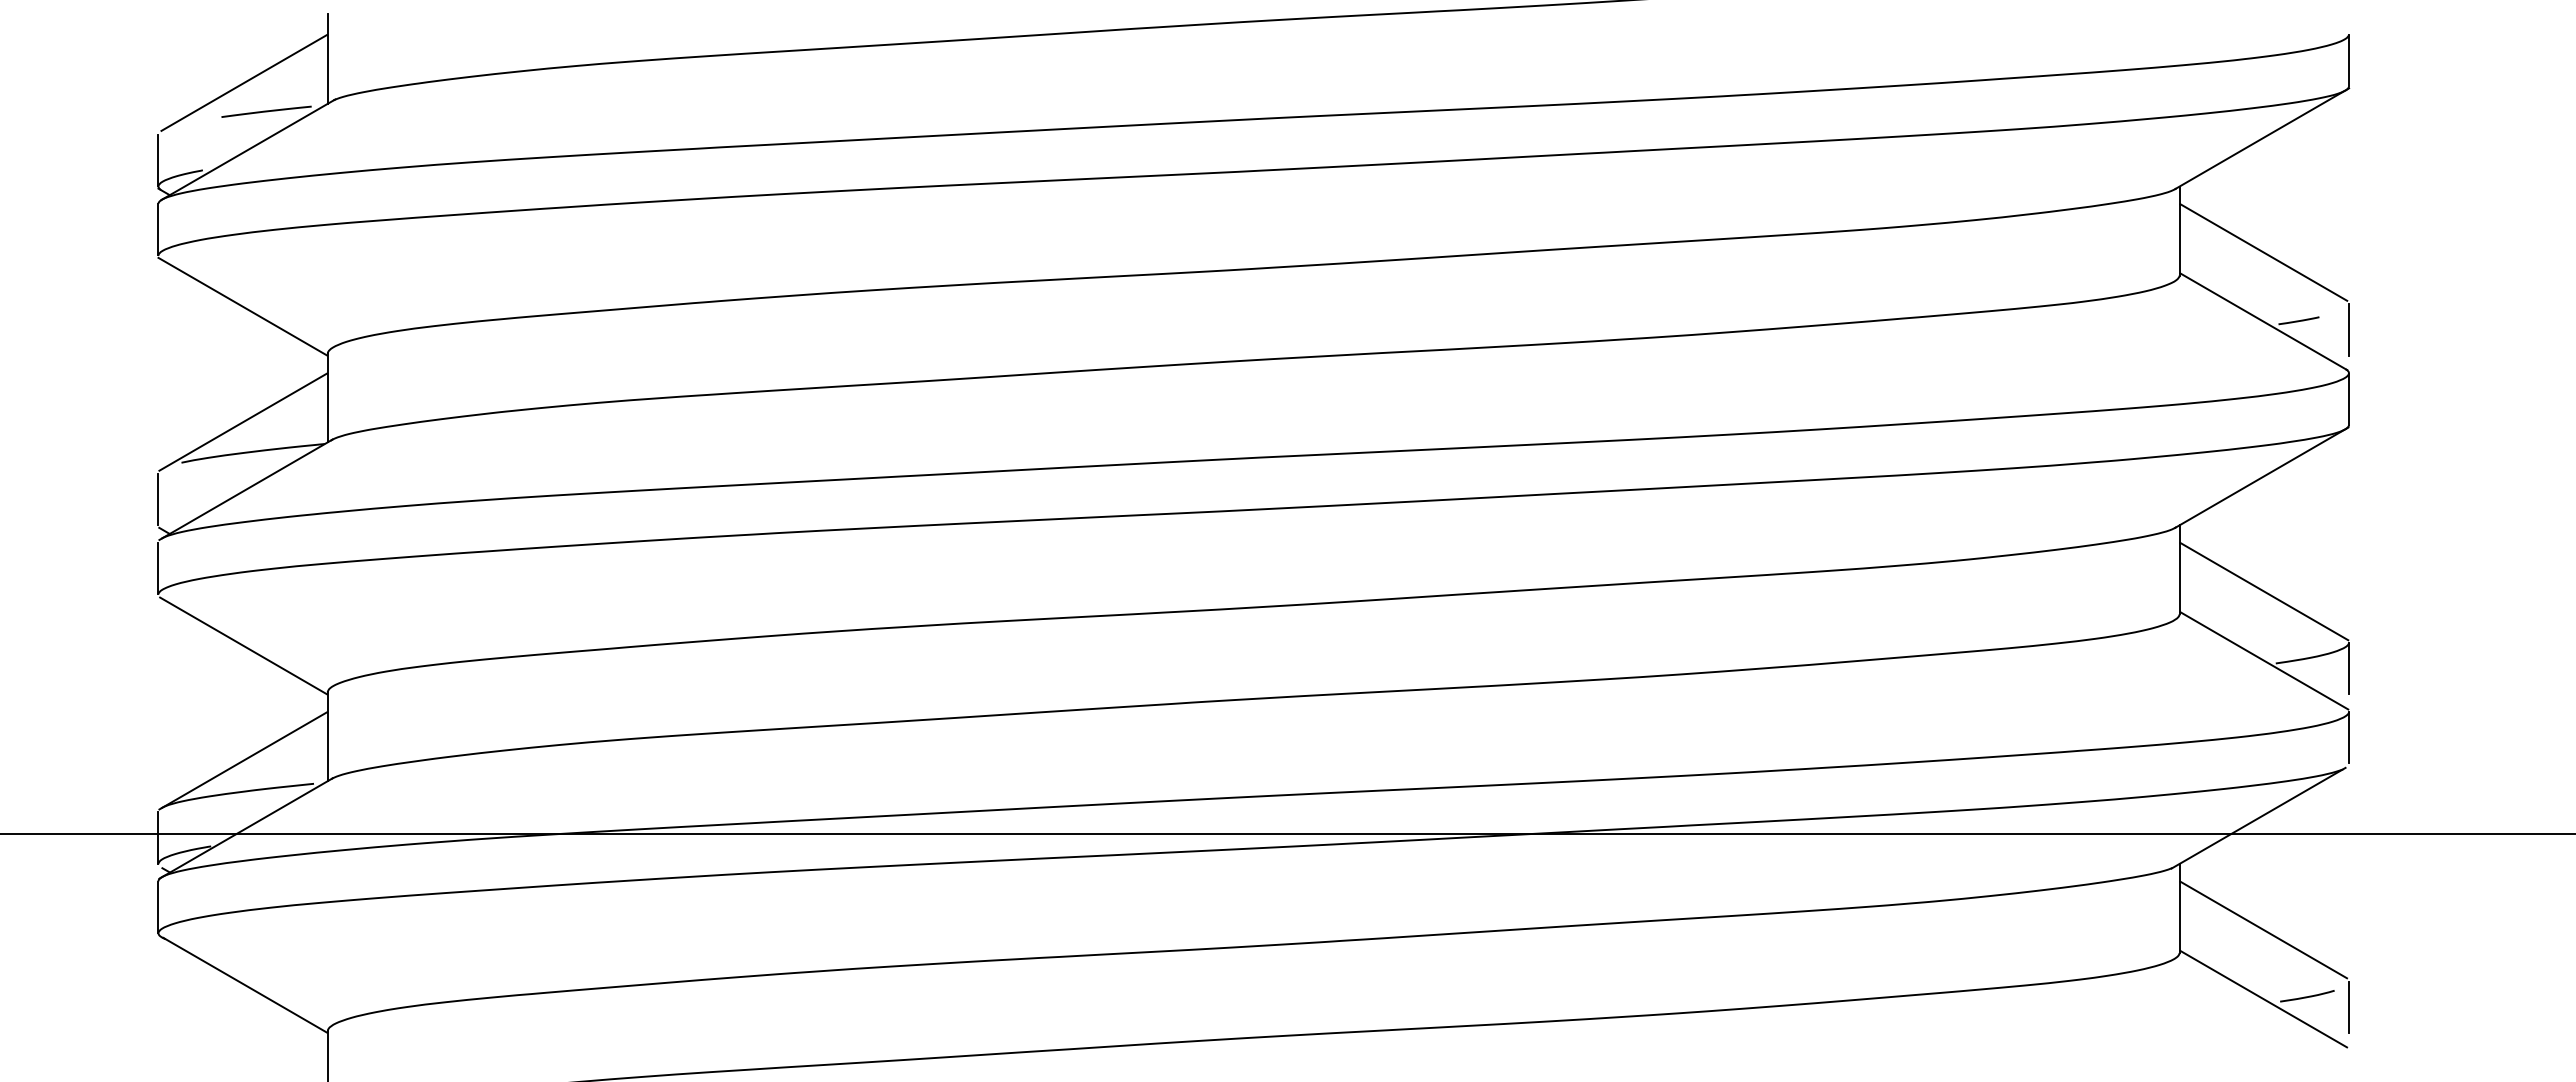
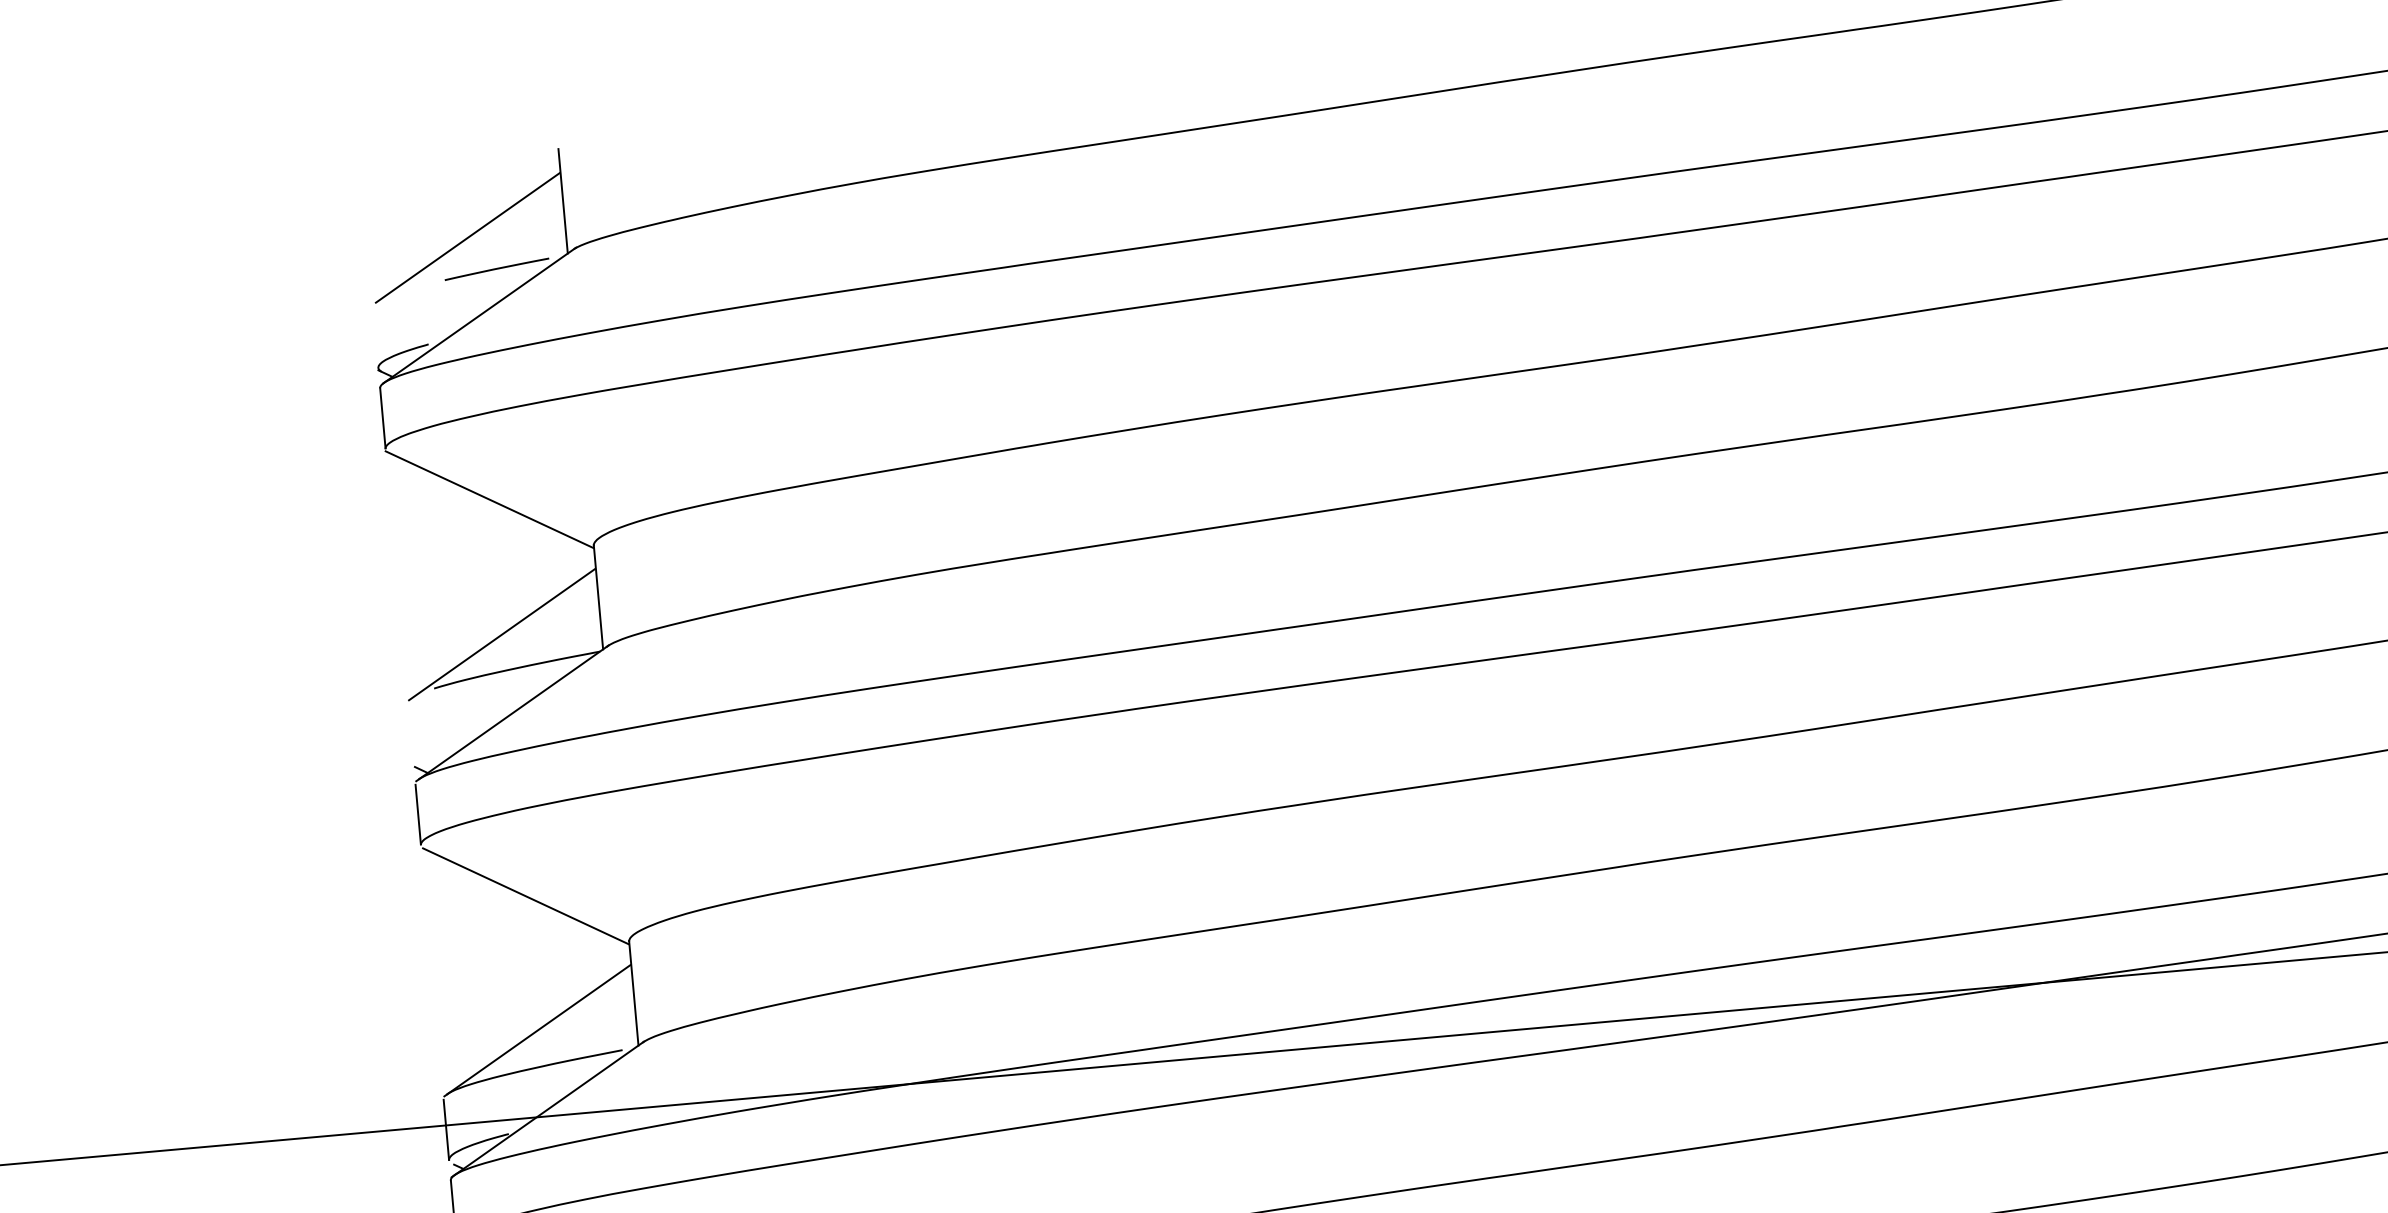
line: (158, 160) -> (375, 337), removed
line: (158, 499) -> (411, 733), removed

